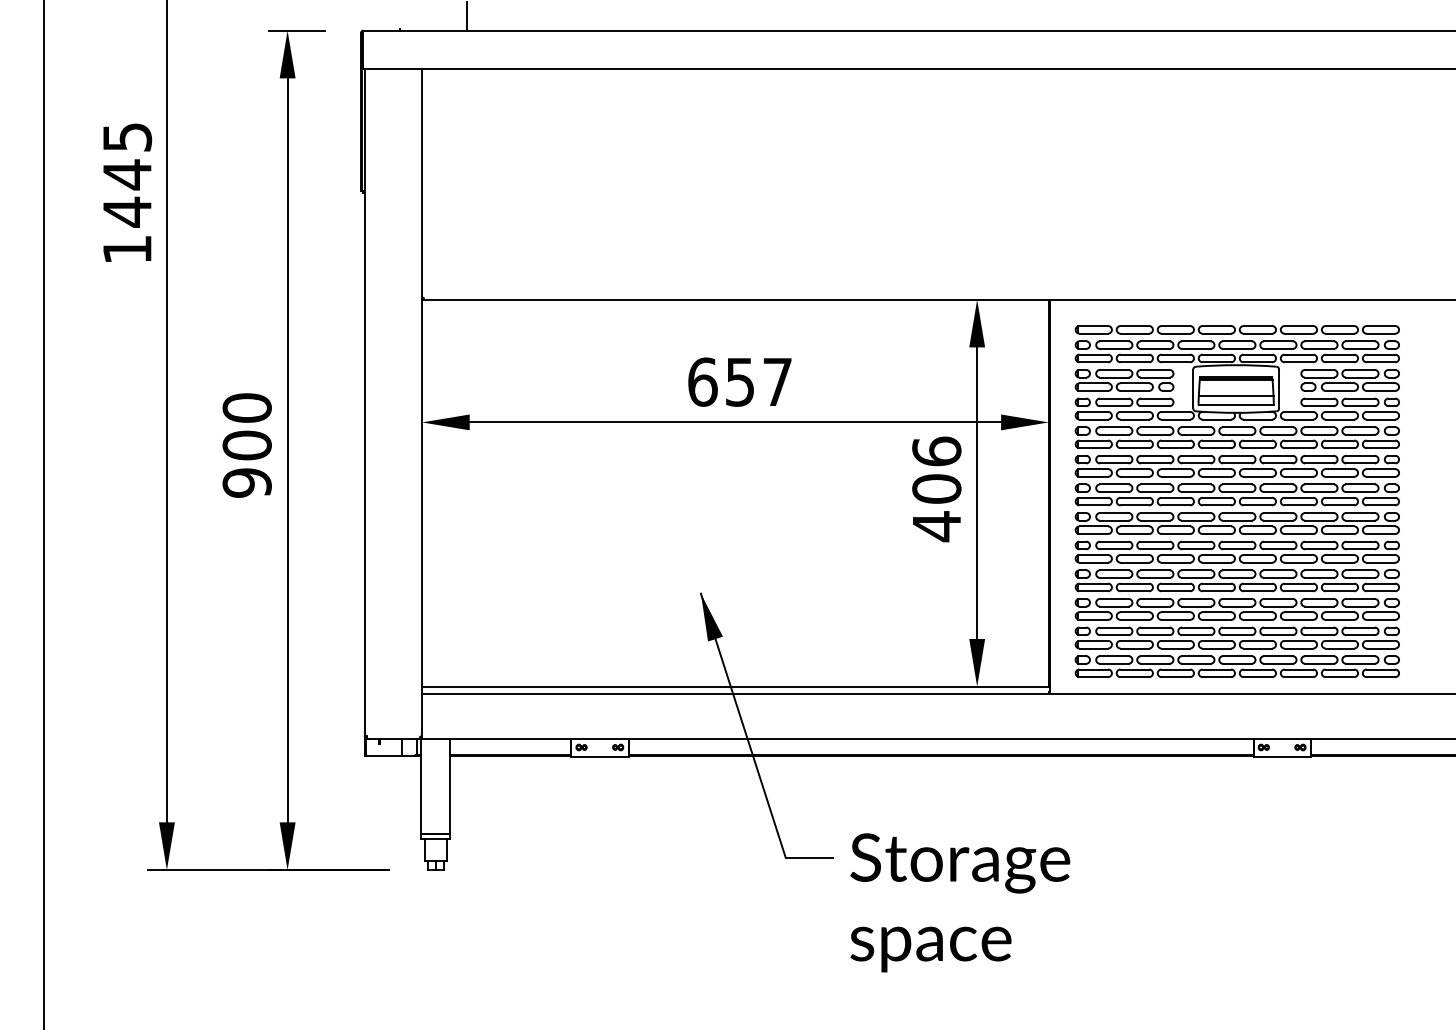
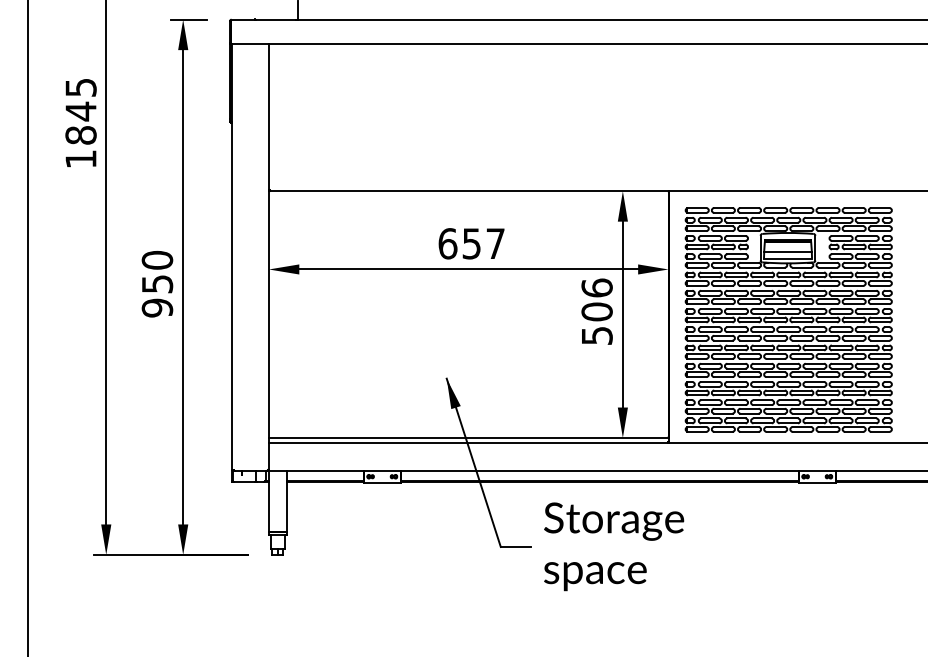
text: (126, 212) -> (80, 135), 1445 -> 1845
text: (247, 444) -> (157, 283), 900 -> 950
text: (937, 525) -> (597, 335), 406 -> 506
text: (960, 902) -> (614, 546), moved

